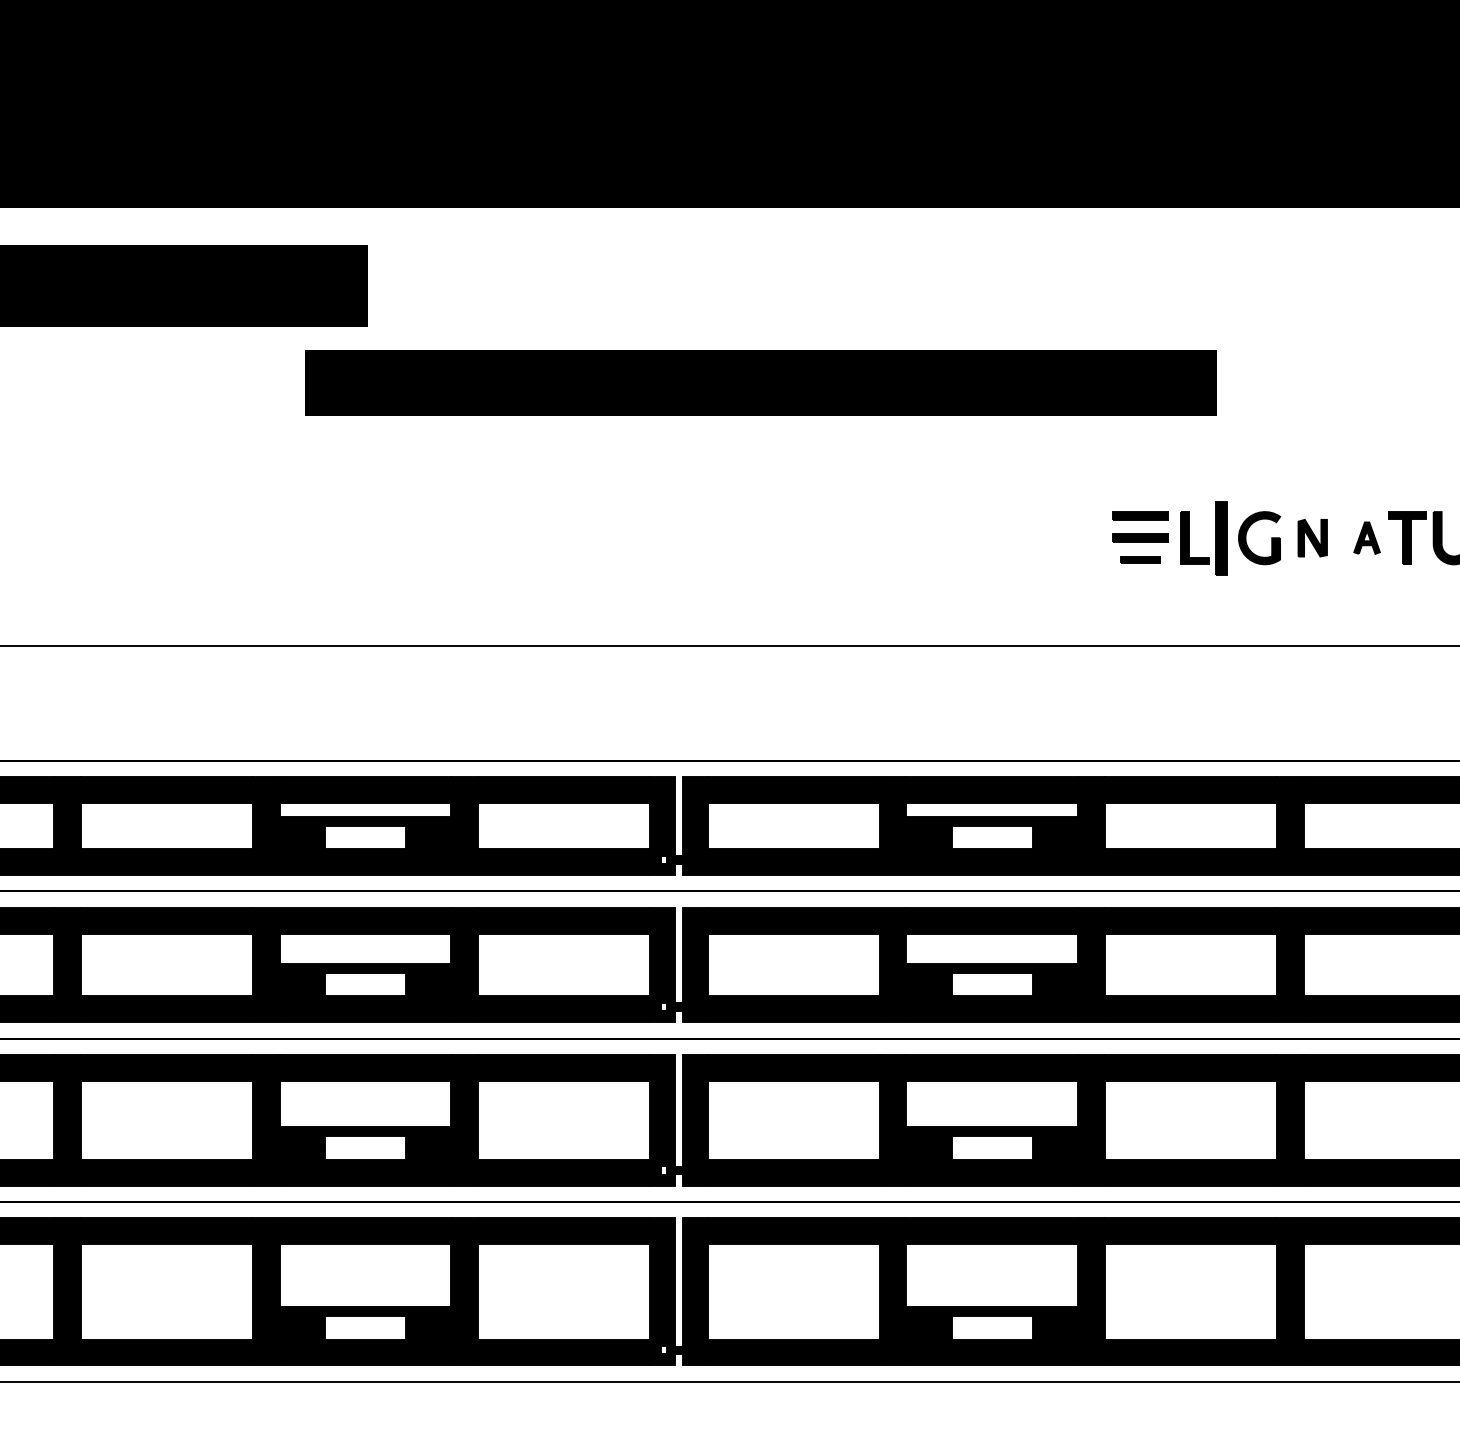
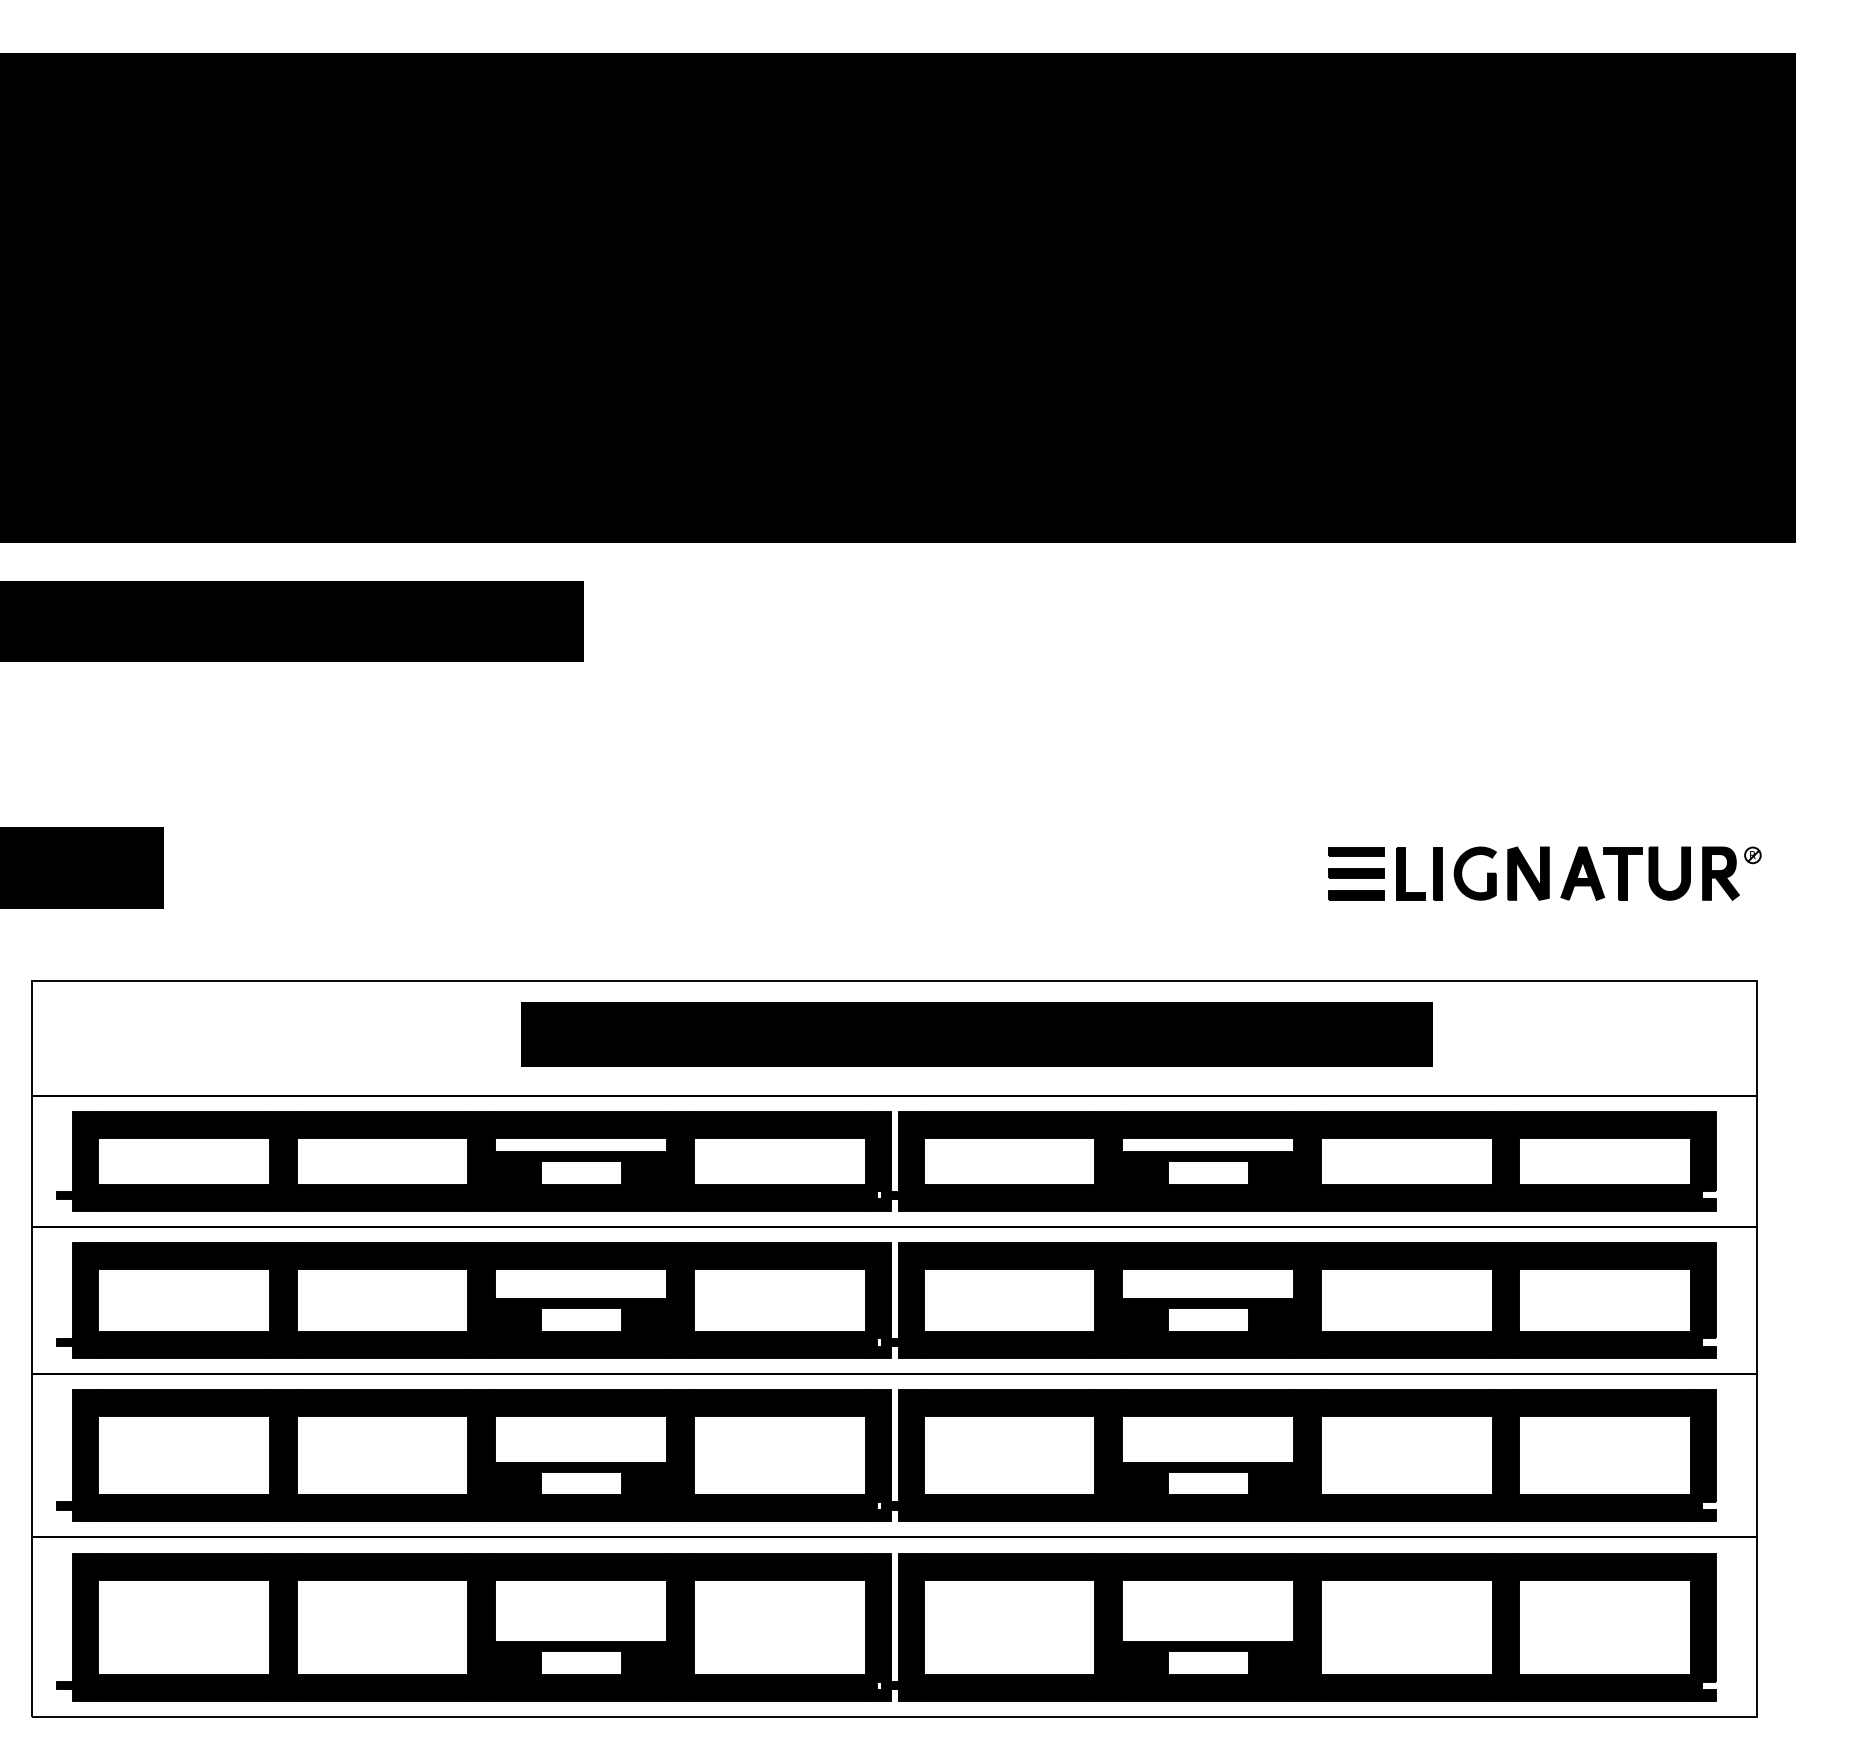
text: (760, 383) -> (976, 1034), moved
part: (1221, 538) -> (1437, 873), size x0.71
part: (1312, 538) -> (1528, 873), size x1.43
part: (1366, 538) -> (1582, 873), size x1.67
part: (1140, 560) -> (1356, 895), size x1.43

